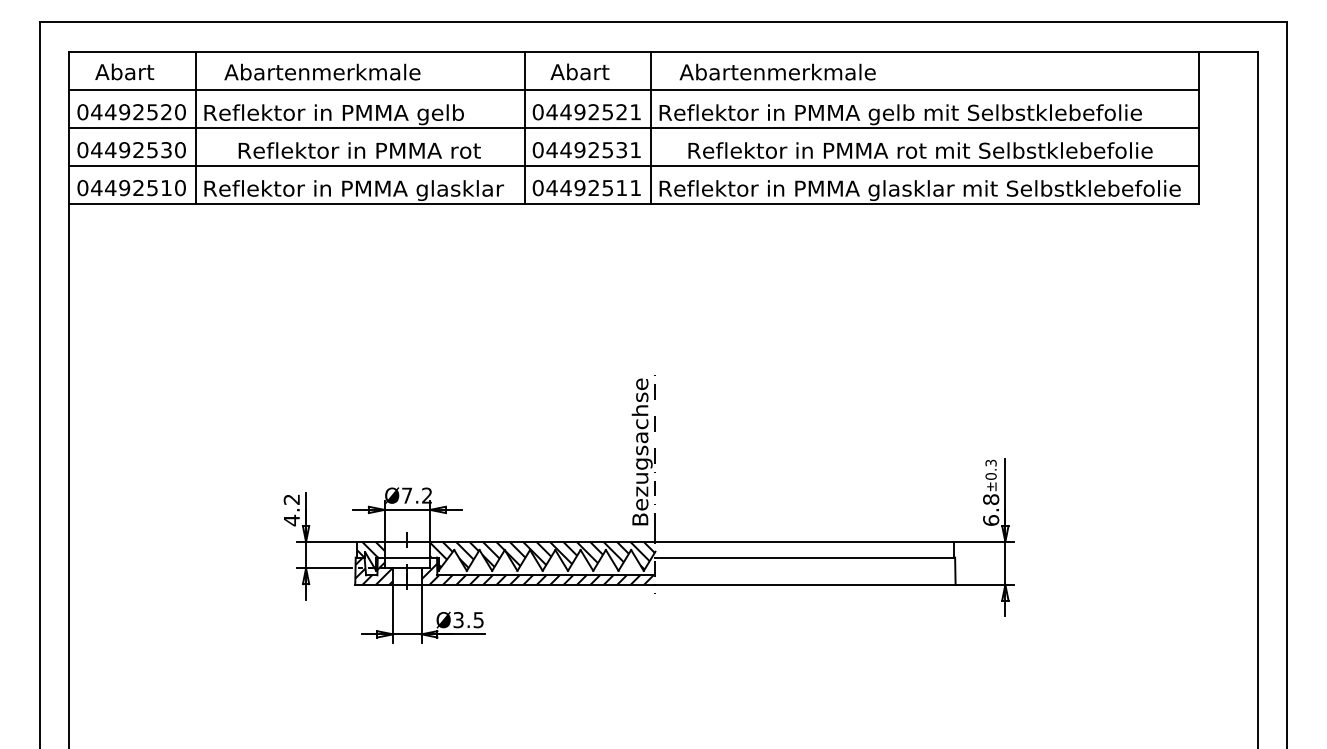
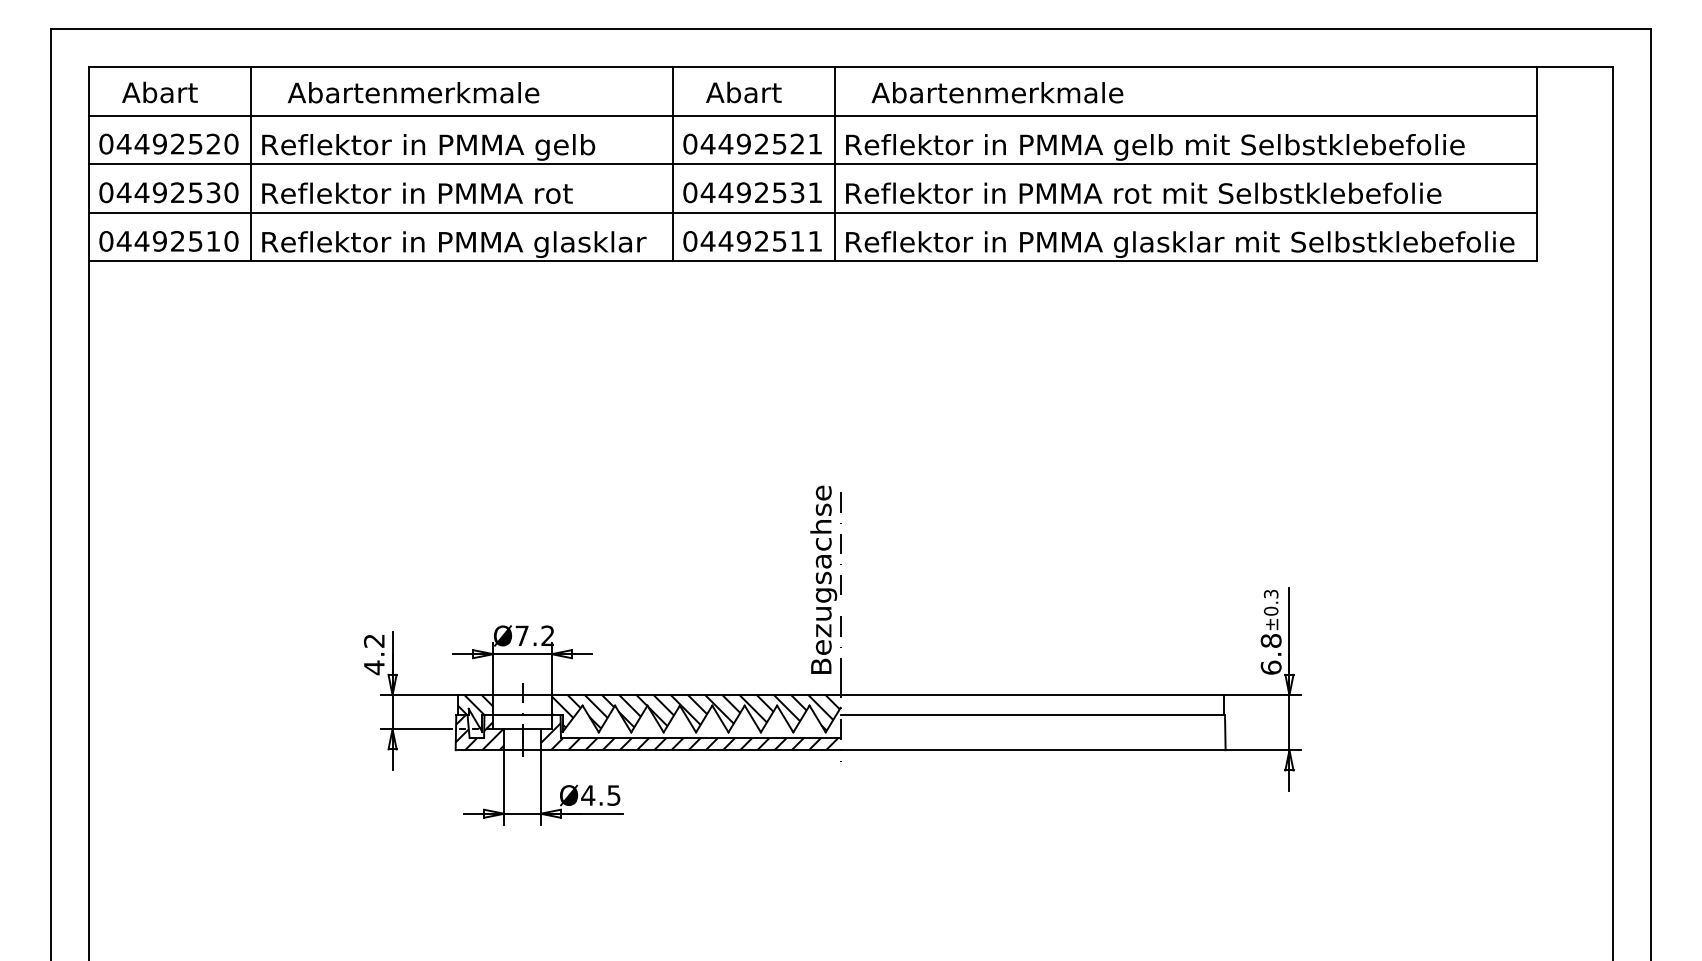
text: (359, 149) -> (417, 192), moved
text: (920, 149) -> (1143, 192), moved
text: (458, 620) -> (588, 795), Ø3.5 -> Ø4.5

